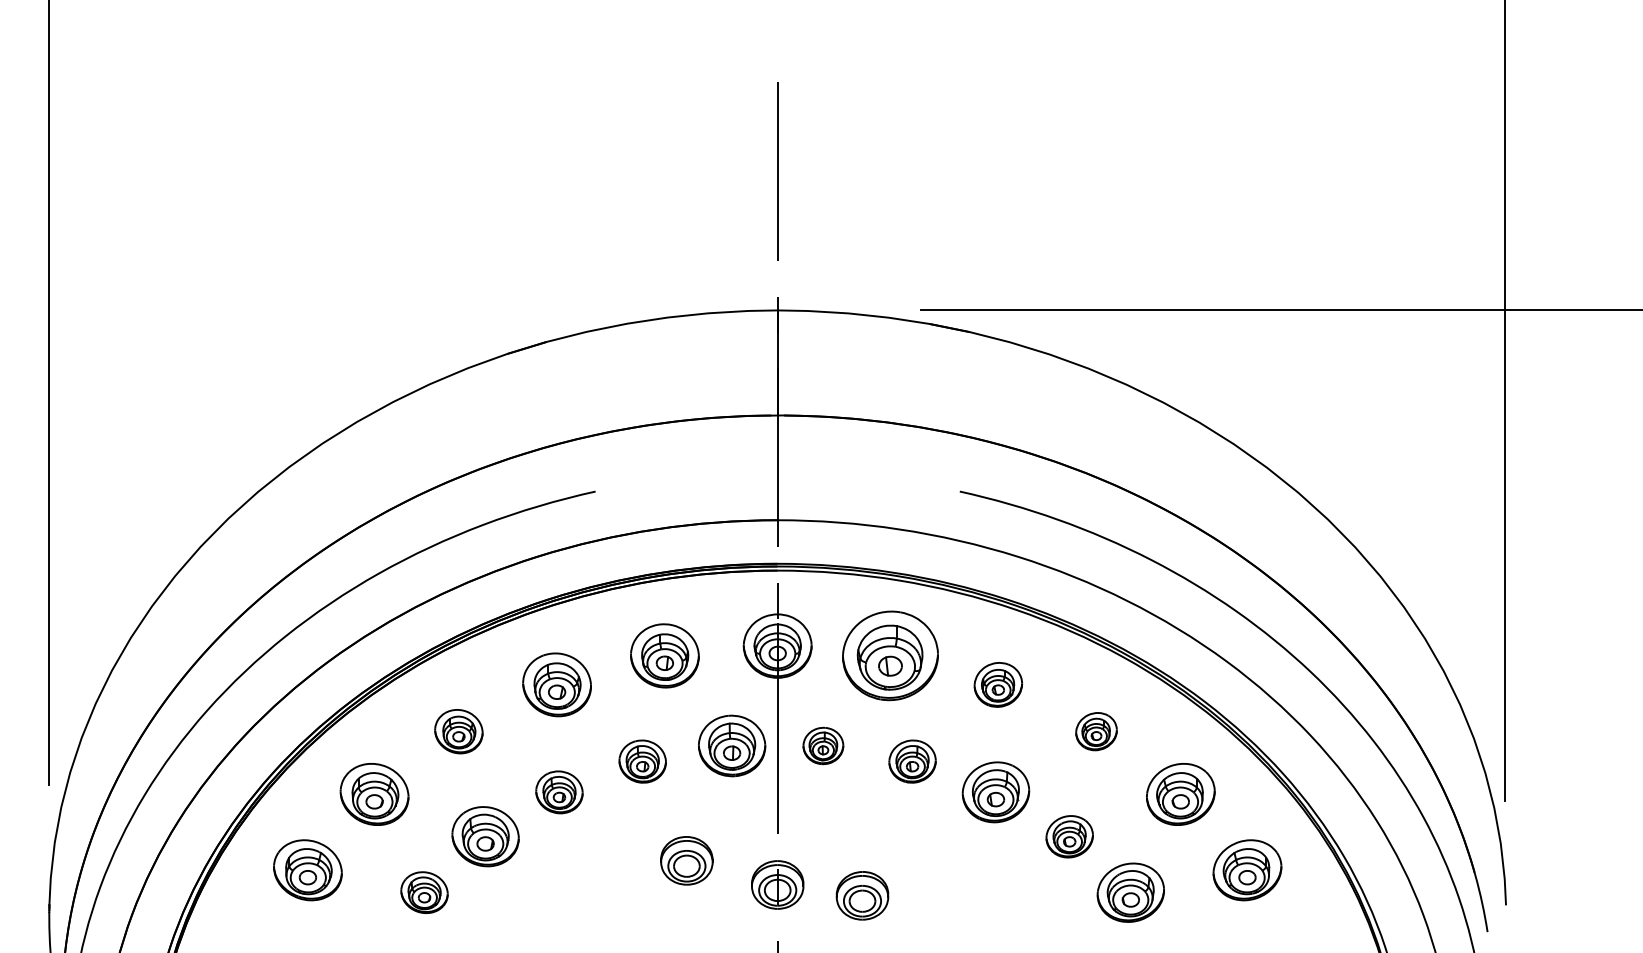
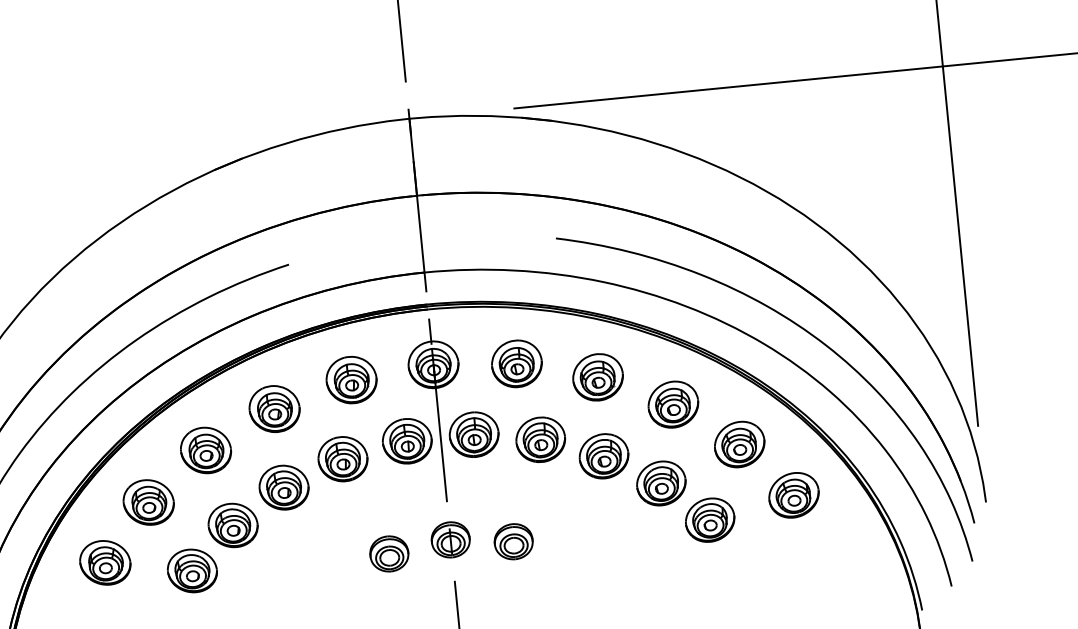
part: (890, 655) -> (516, 363), size x0.71
part: (998, 684) -> (598, 377), size x1.43
part: (458, 731) -> (205, 450), size x1.43
part: (1096, 731) -> (673, 404), size x1.67
part: (823, 745) -> (474, 434), size x1.67
part: (642, 761) -> (342, 459), size x1.43
part: (912, 761) -> (540, 439), size x1.43
part: (559, 792) -> (284, 487), size x1.43
part: (1069, 836) -> (661, 483), size x1.43
part: (686, 860) -> (389, 553), moved
part: (424, 892) -> (192, 570), size x1.43

